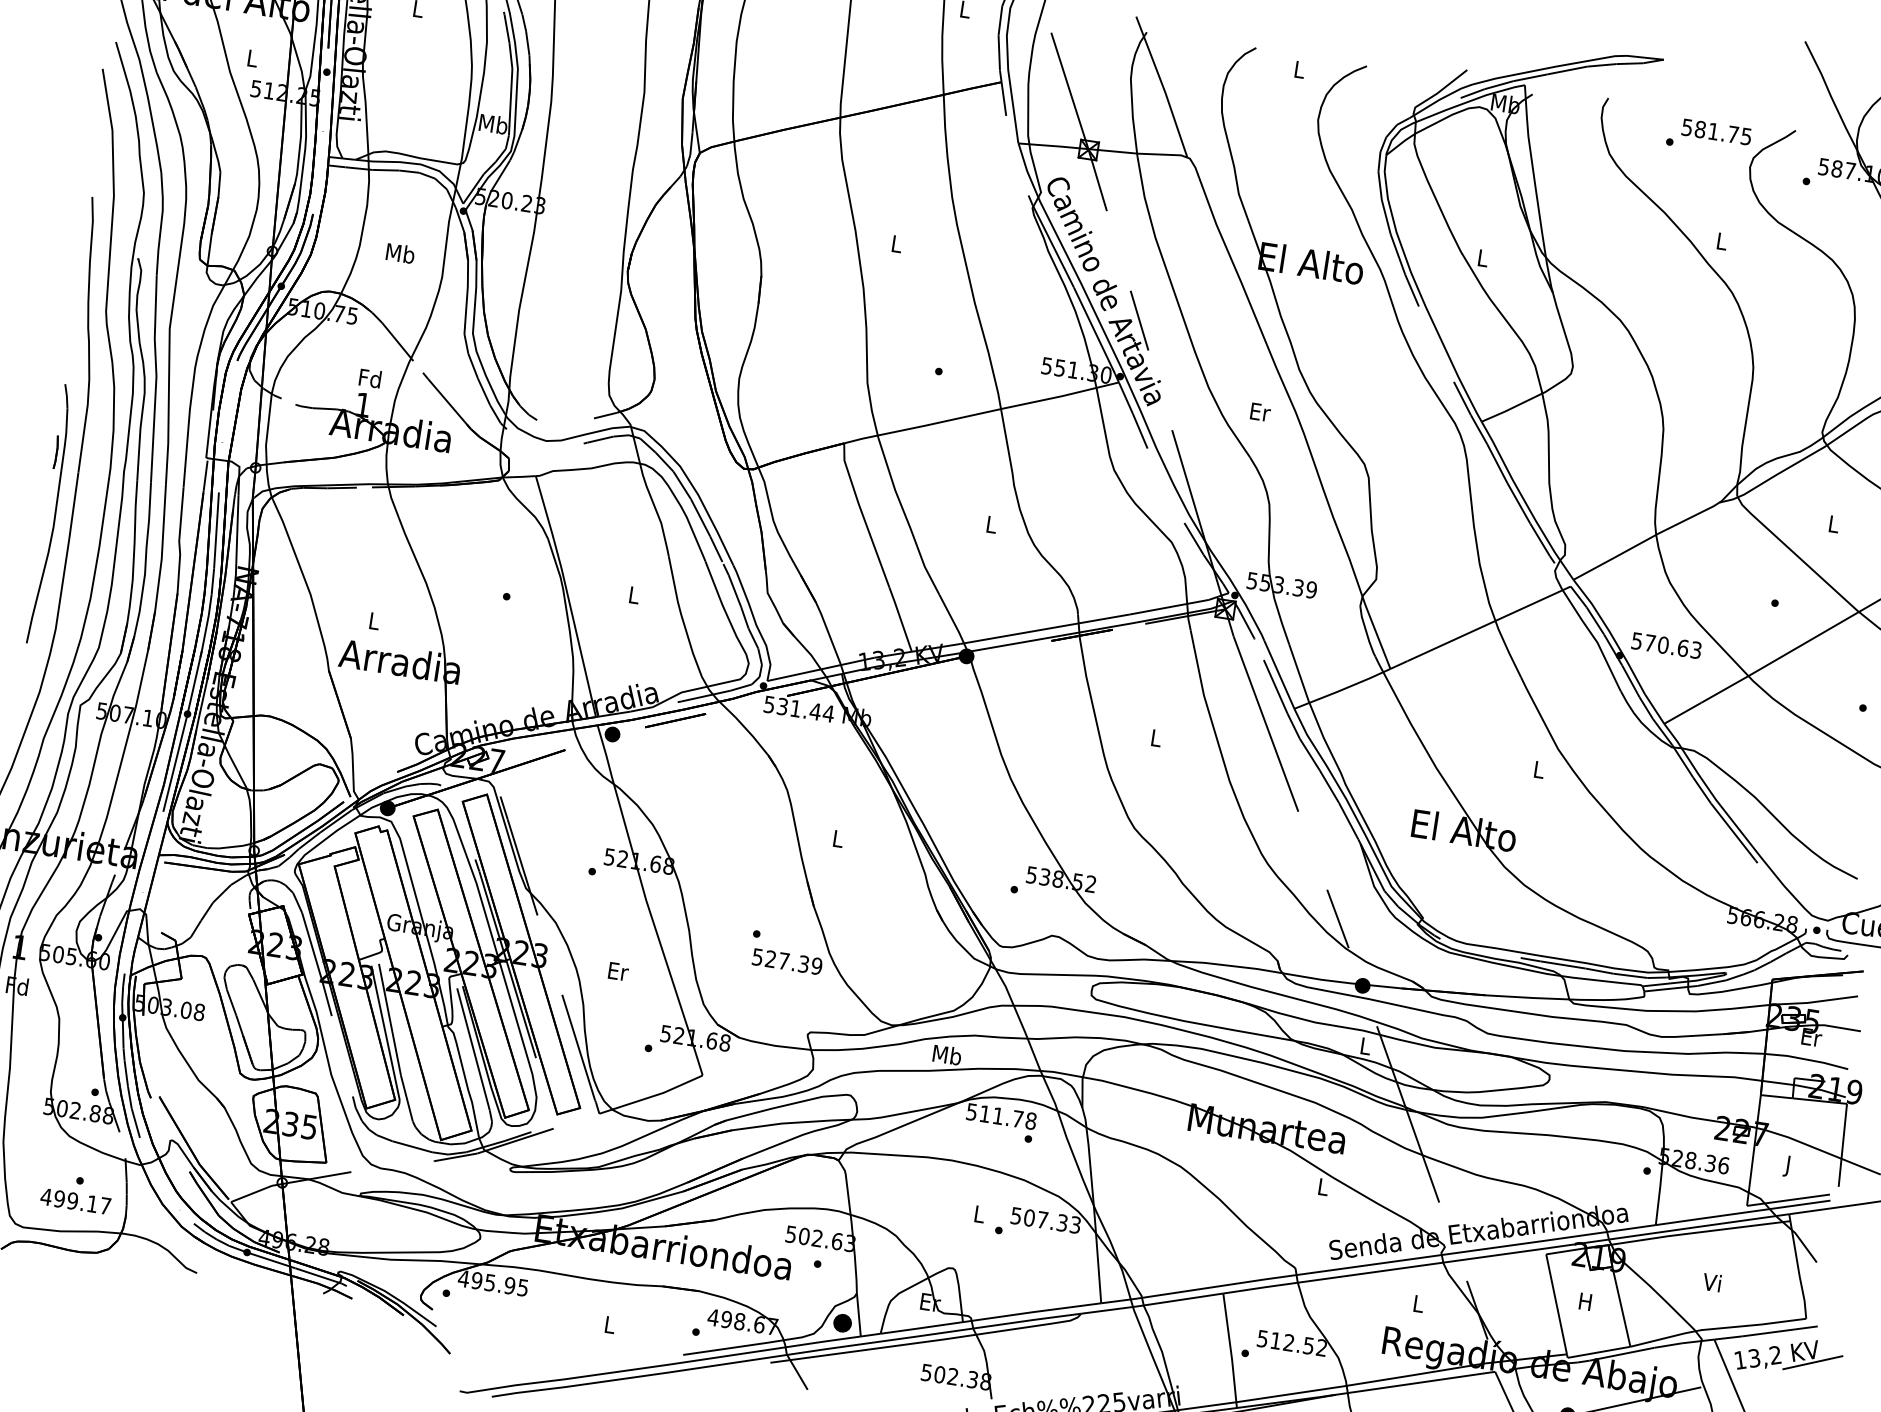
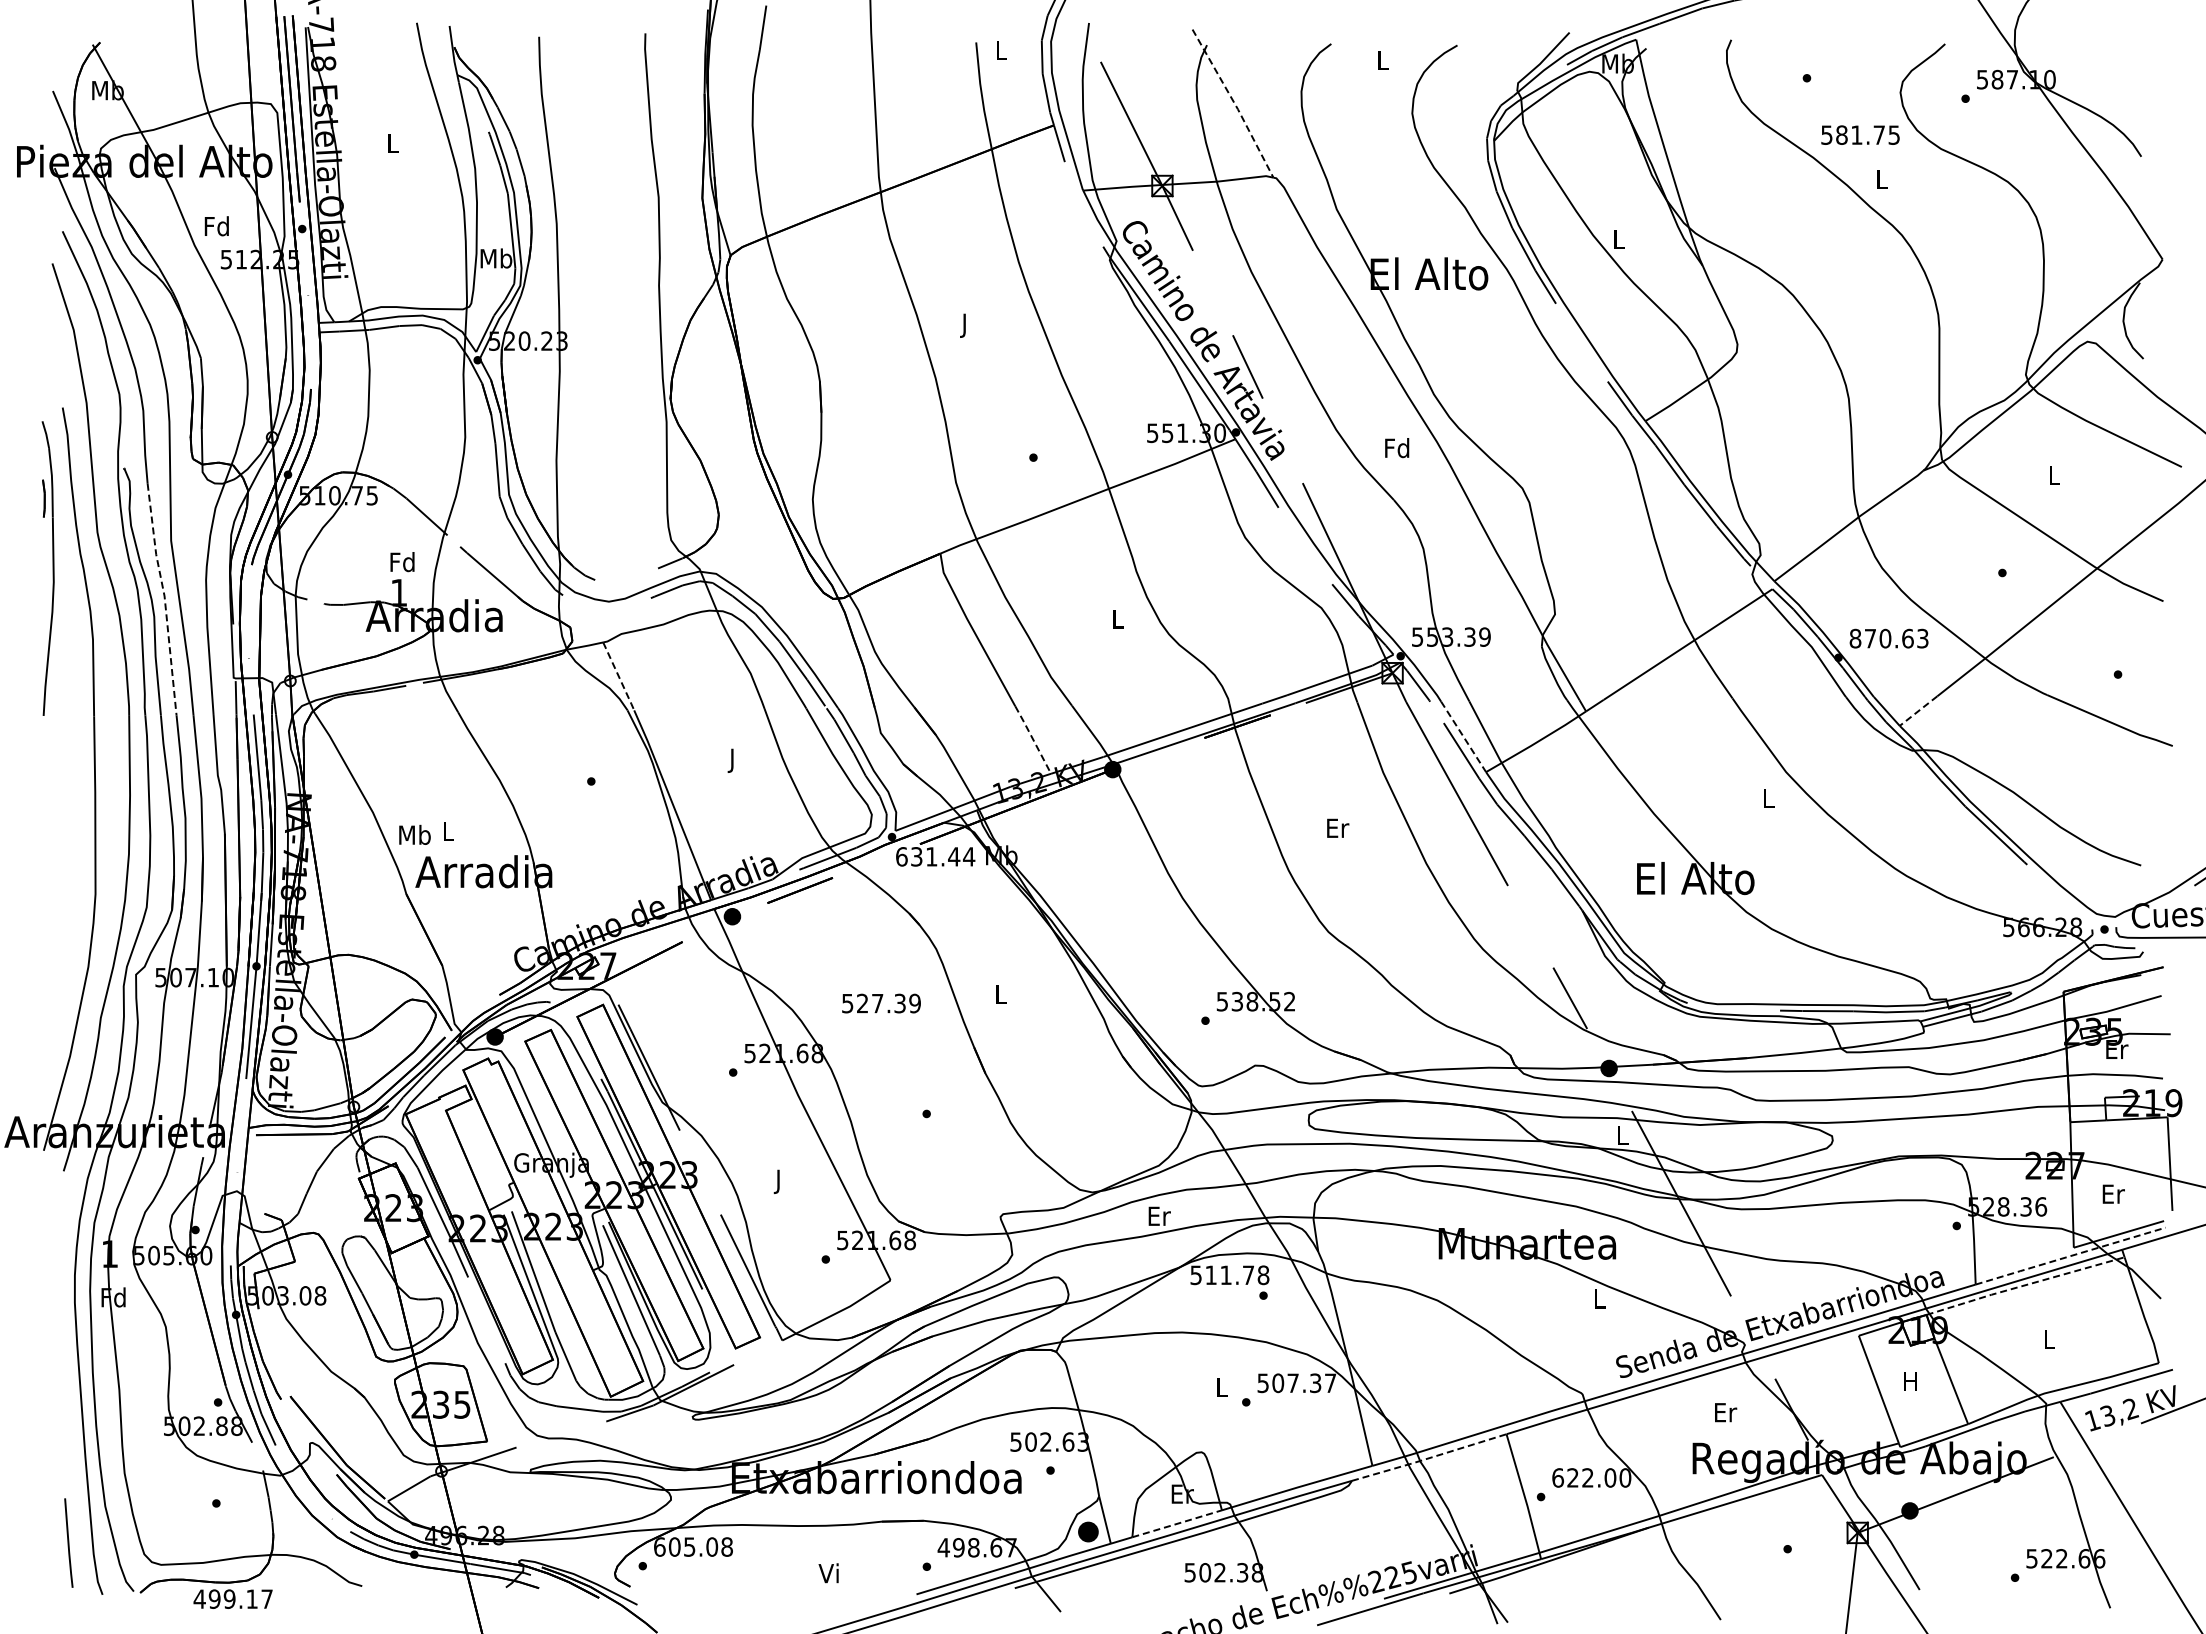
text: (251, 58) -> (216, 226), L -> Fd
line: (1163, 87) -> (1234, 103), solid -> dashed
text: (1716, 131) -> (1860, 134), moved
text: (896, 246) -> (965, 325), L -> J
text: (400, 252) -> (414, 834), moved
line: (156, 378) -> (164, 598), solid -> dashed
text: (1260, 412) -> (1397, 448), Er -> Fd
line: (544, 508) -> (618, 676), solid -> dashed
part: (49, 514) -> (47, 568), moved
text: (633, 597) -> (732, 760), L -> J
line: (900, 619) -> (1033, 739), solid -> dashed
text: (1637, 641) -> (1855, 638), 570.63 -> 870.63
line: (1279, 674) -> (1463, 736), solid -> dashed
text: (769, 704) -> (901, 856), 531.44 -> 631.44
line: (1682, 713) -> (1918, 711), solid -> dashed
text: (1157, 737) -> (1338, 827), L -> Er
text: (787, 961) -> (881, 1003), moved
text: (618, 973) -> (779, 1181), Er -> J
text: (946, 1055) -> (1158, 1216), Mb -> Er
text: (1788, 1166) -> (2113, 1196), J -> Er
text: (75, 1200) -> (232, 1598), moved
line: (1742, 1213) -> (2069, 1256), solid -> dashed
text: (1075, 1225) -> (1330, 1383), 507.33 -> 507.37
line: (1699, 1232) -> (2025, 1285), solid -> dashed
text: (492, 1282) -> (692, 1546), 495.95 -> 605.08
text: (1711, 1282) -> (2047, 1338), Vi -> L
line: (1152, 1304) -> (1429, 1458), solid -> dashed
text: (1419, 1304) -> (1726, 1412), L -> Er
text: (608, 1324) -> (828, 1573), L -> Vi
line: (921, 1328) -> (1176, 1524), solid -> dashed
text: (1292, 1342) -> (1591, 1477), 512.52 -> 622.00

